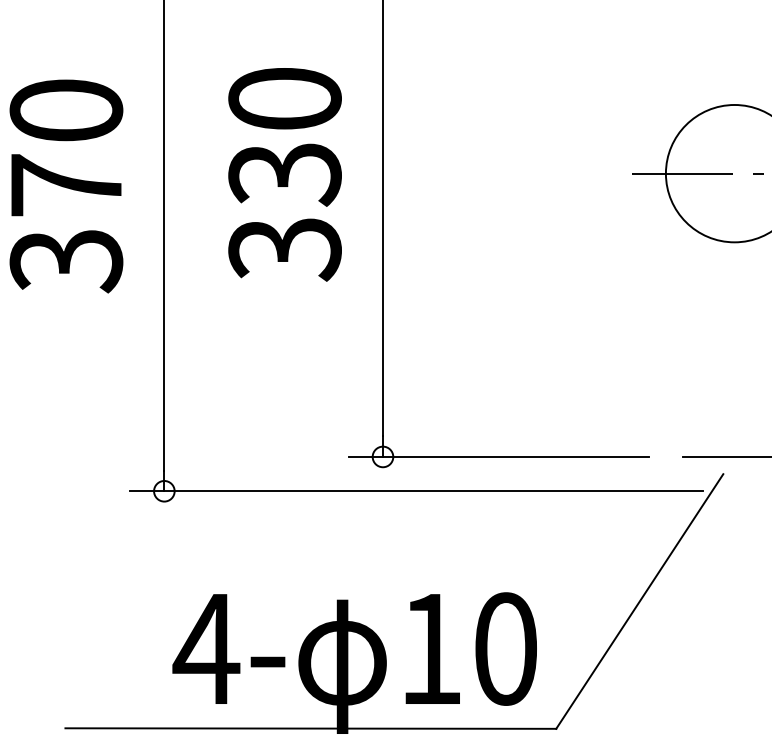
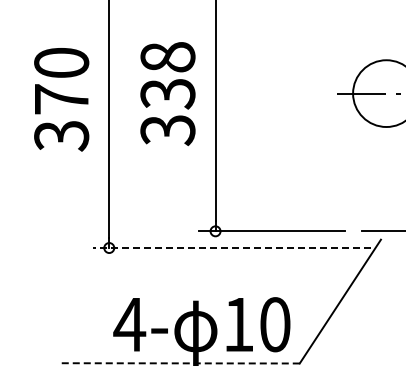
text: (284, 99) -> (167, 57), 330 -> 338
line: (415, 492) -> (231, 248), solid -> dashed
line: (308, 728) -> (179, 363), solid -> dashed

